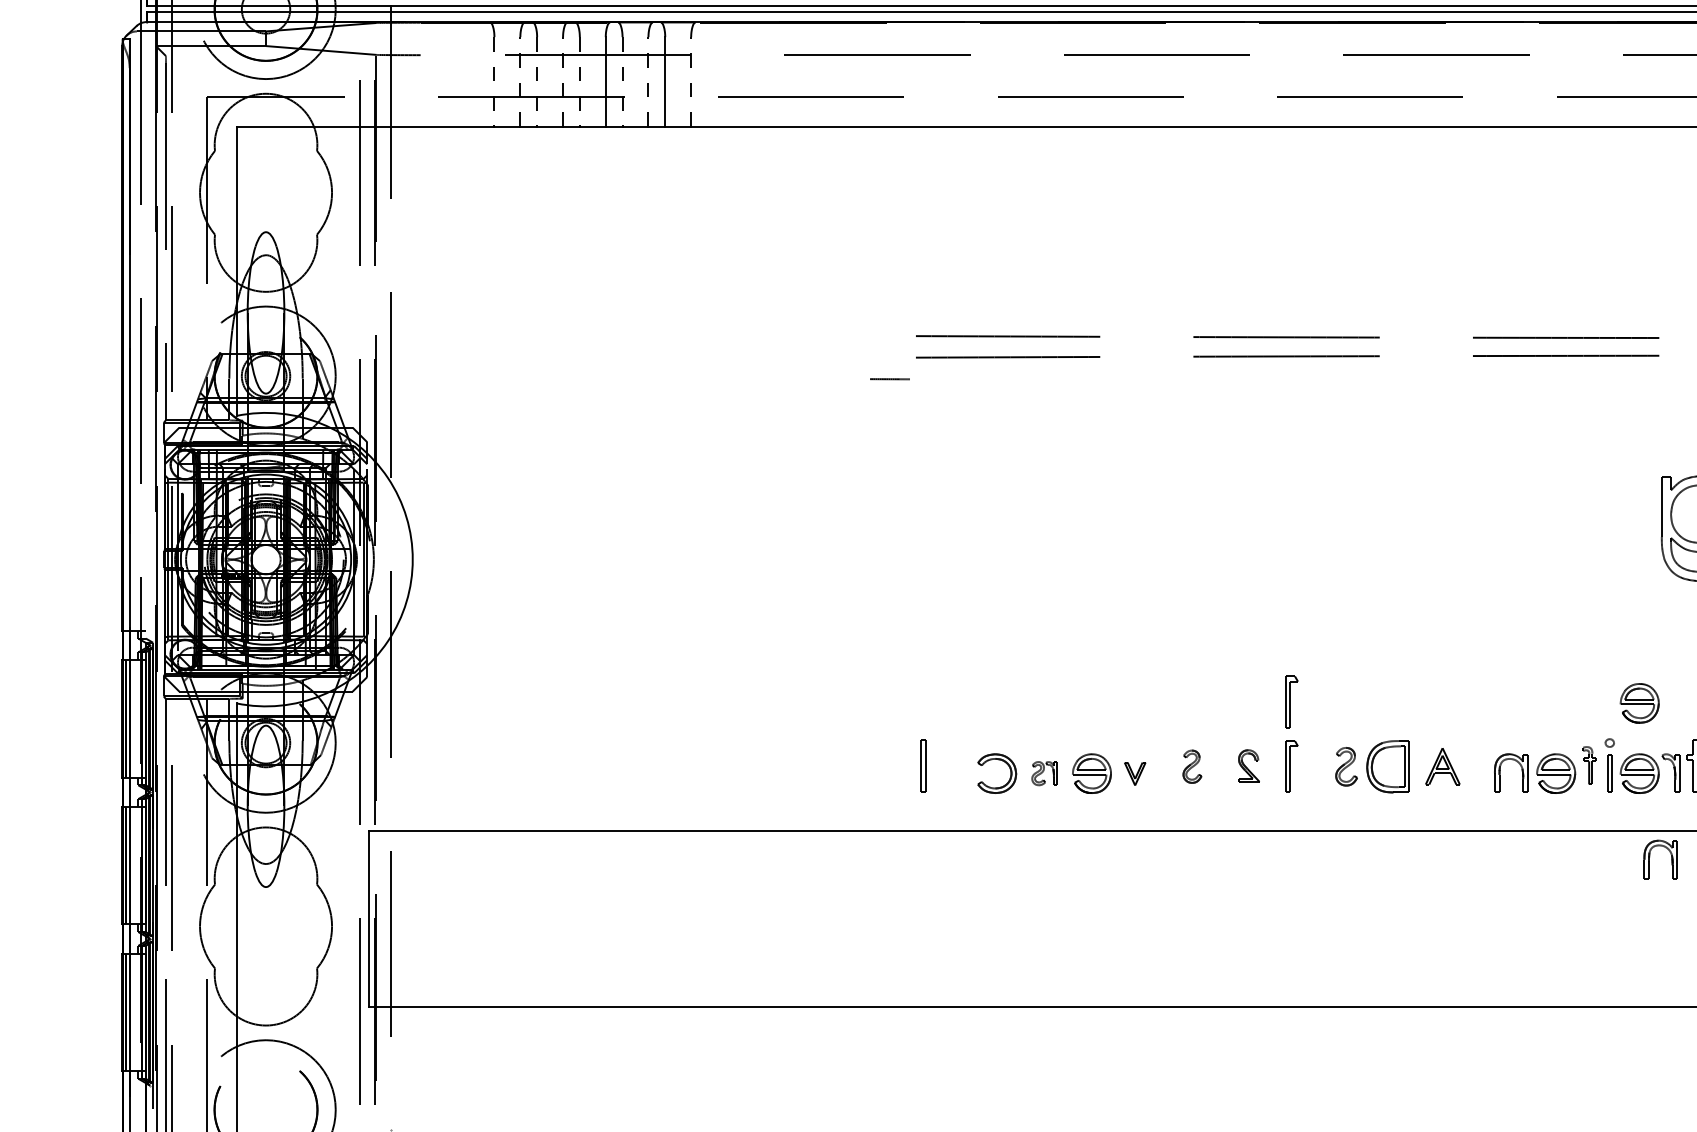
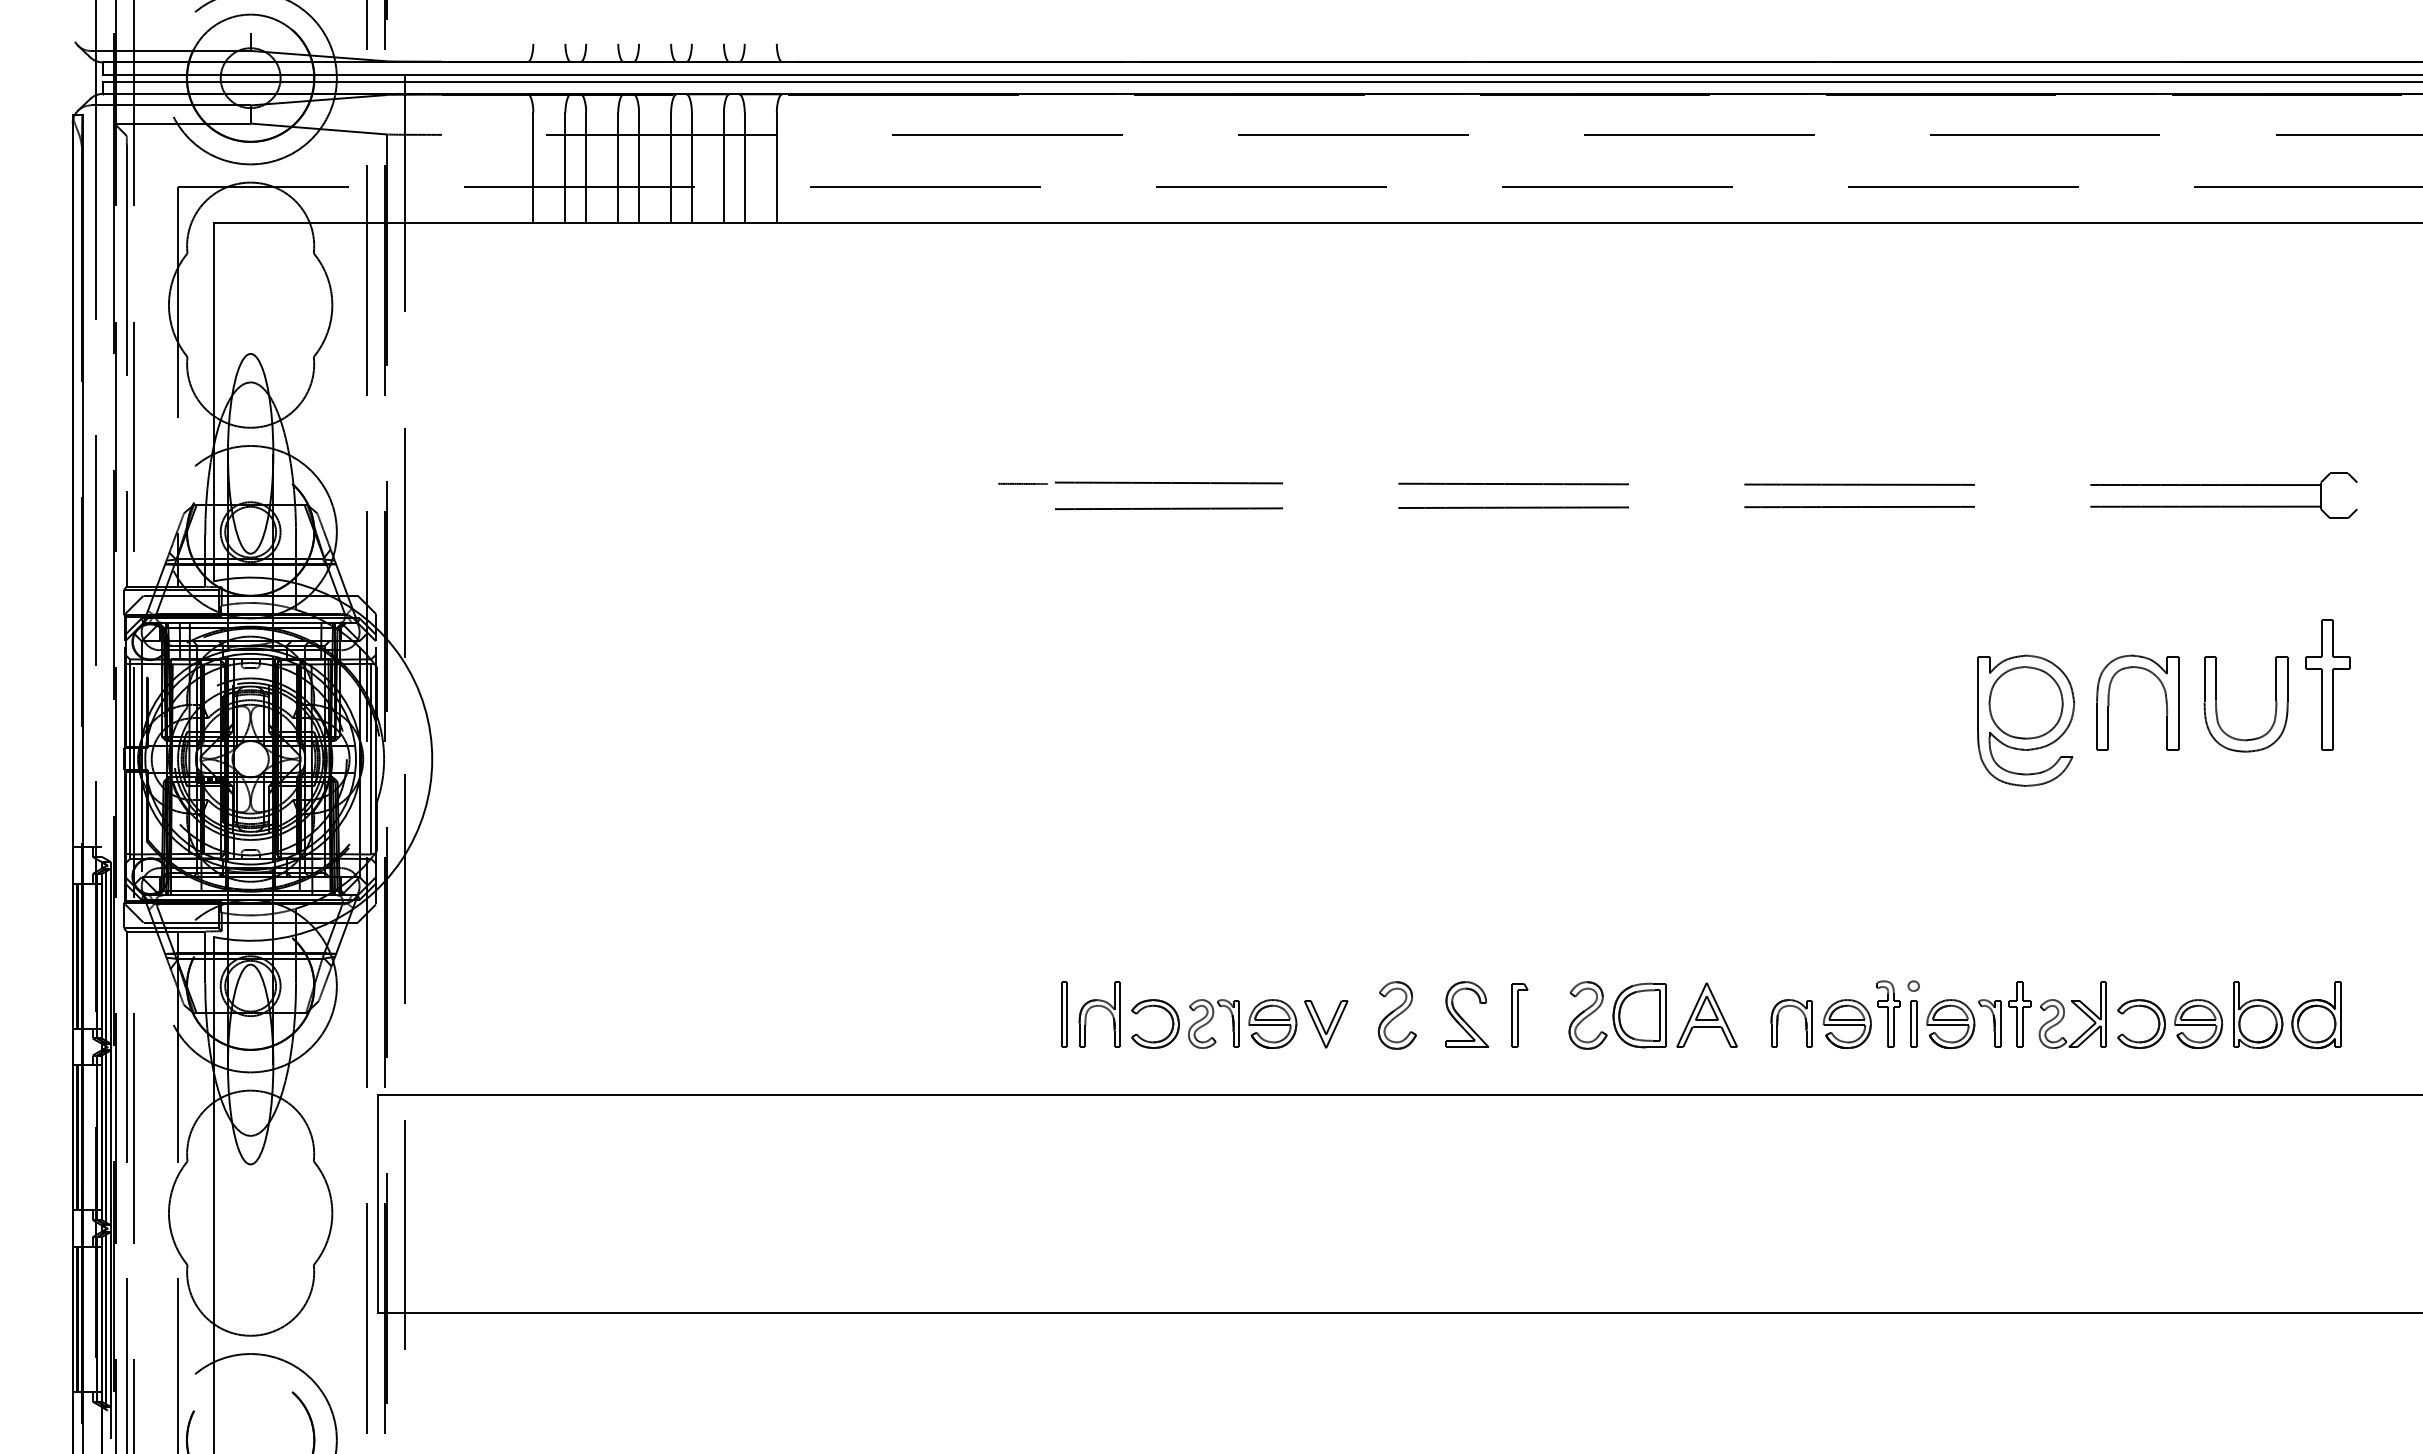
line: (520, 81) -> (565, 167), dashed -> solid
line: (563, 81) -> (618, 167), dashed -> solid
line: (648, 81) -> (723, 167), dashed -> solid
line: (690, 81) -> (776, 167), dashed -> solid
line: (494, 82) -> (533, 168), dashed -> solid
line: (537, 82) -> (586, 168), dashed -> solid
line: (580, 82) -> (639, 168), dashed -> solid
line: (622, 82) -> (691, 168), dashed -> solid
line: (889, 378) -> (1022, 483), moved
part: (1291, 702) -> (1519, 935), removed
part: (1639, 702) -> (1950, 936), removed
part: (953, 760) -> (1101, 1007), added
part: (1249, 765) -> (1467, 1014), size x1.67
part: (1442, 765) -> (1706, 1014), size x1.43
part: (1589, 765) -> (1888, 1013), size x1.43
part: (1191, 766) -> (1396, 1015), size x1.67
part: (1346, 766) -> (1587, 1015), size x1.43
part: (1044, 773) -> (1213, 1023), size x1.67
part: (1135, 774) -> (1326, 1024), size x1.67
part: (1650, 859) -> (1963, 1130), removed

